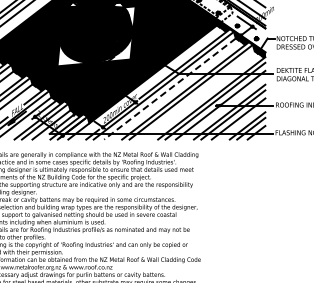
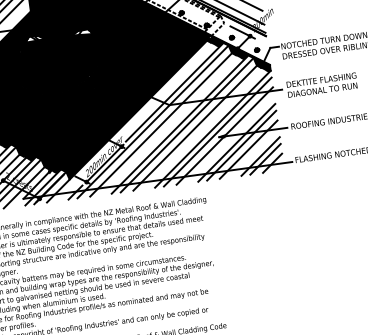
fill: (96, 36) -> (63, 73), added
line: (170, 89) -> (161, 125), dashed -> solid
line: (197, 95) -> (195, 128), added

